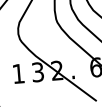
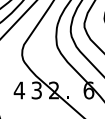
text: (18, 73) -> (19, 90), 1 -> 4

